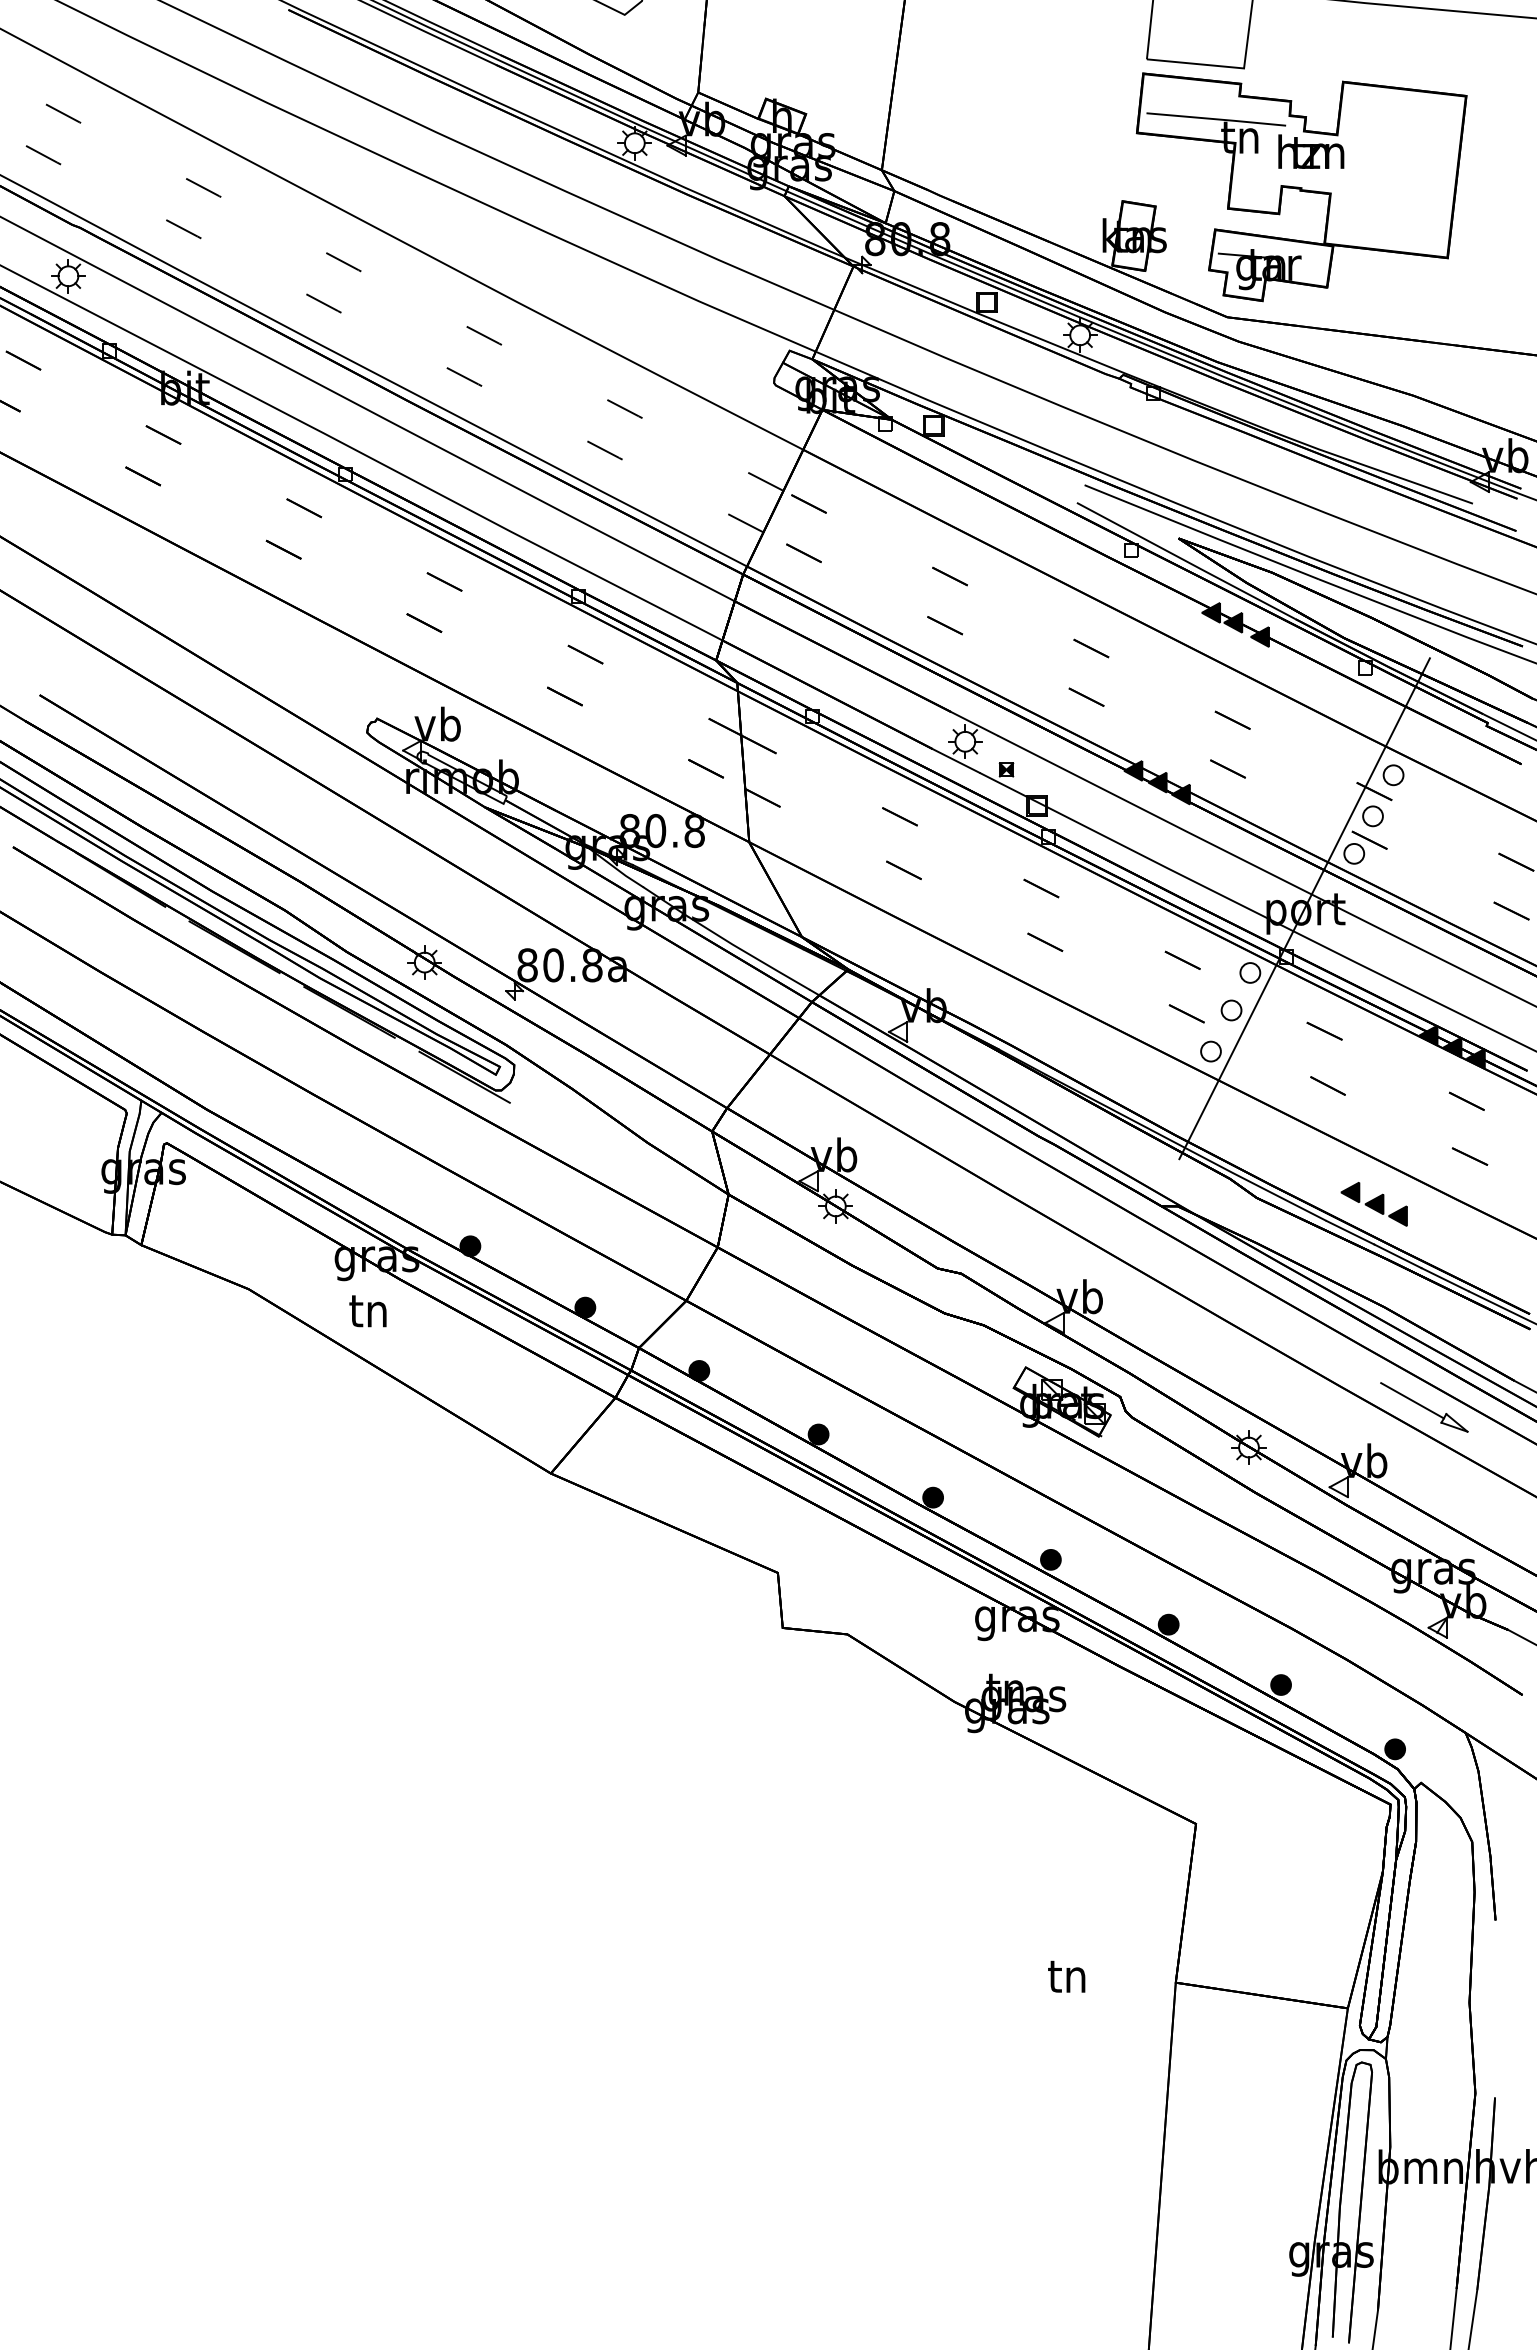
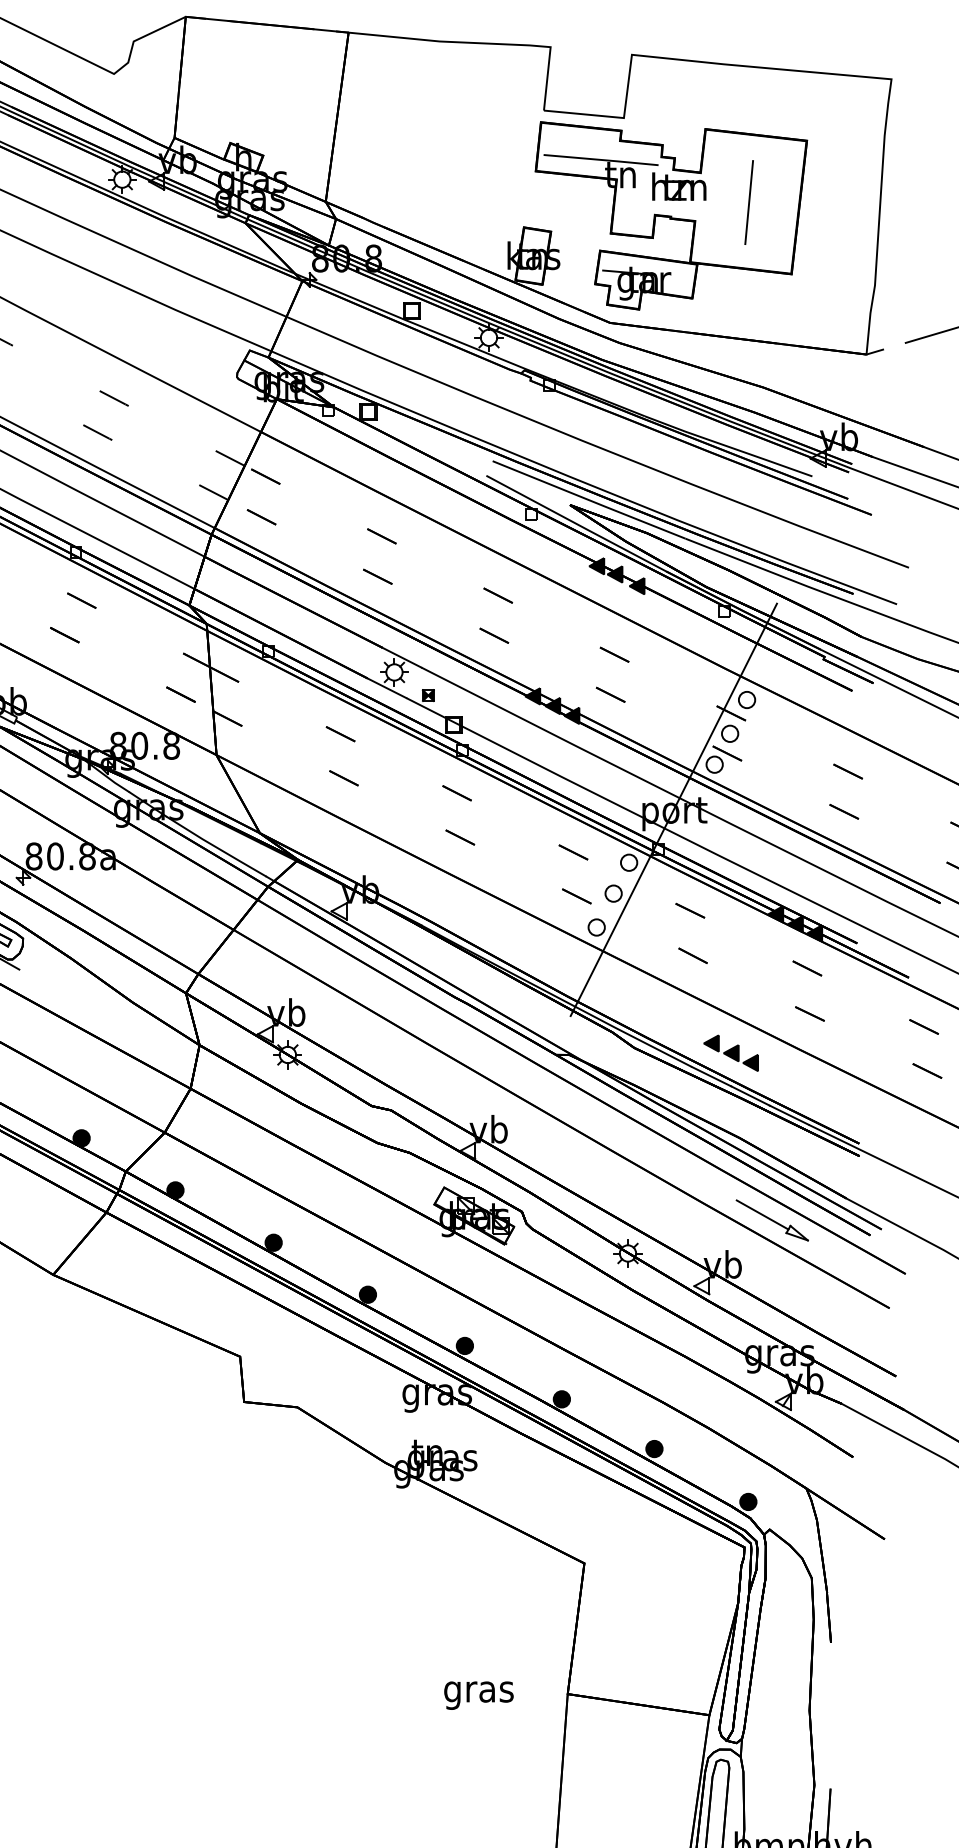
line: (1395, 170) -> (748, 202), added
text: (1067, 1980) -> (478, 1692), tn -> gras

